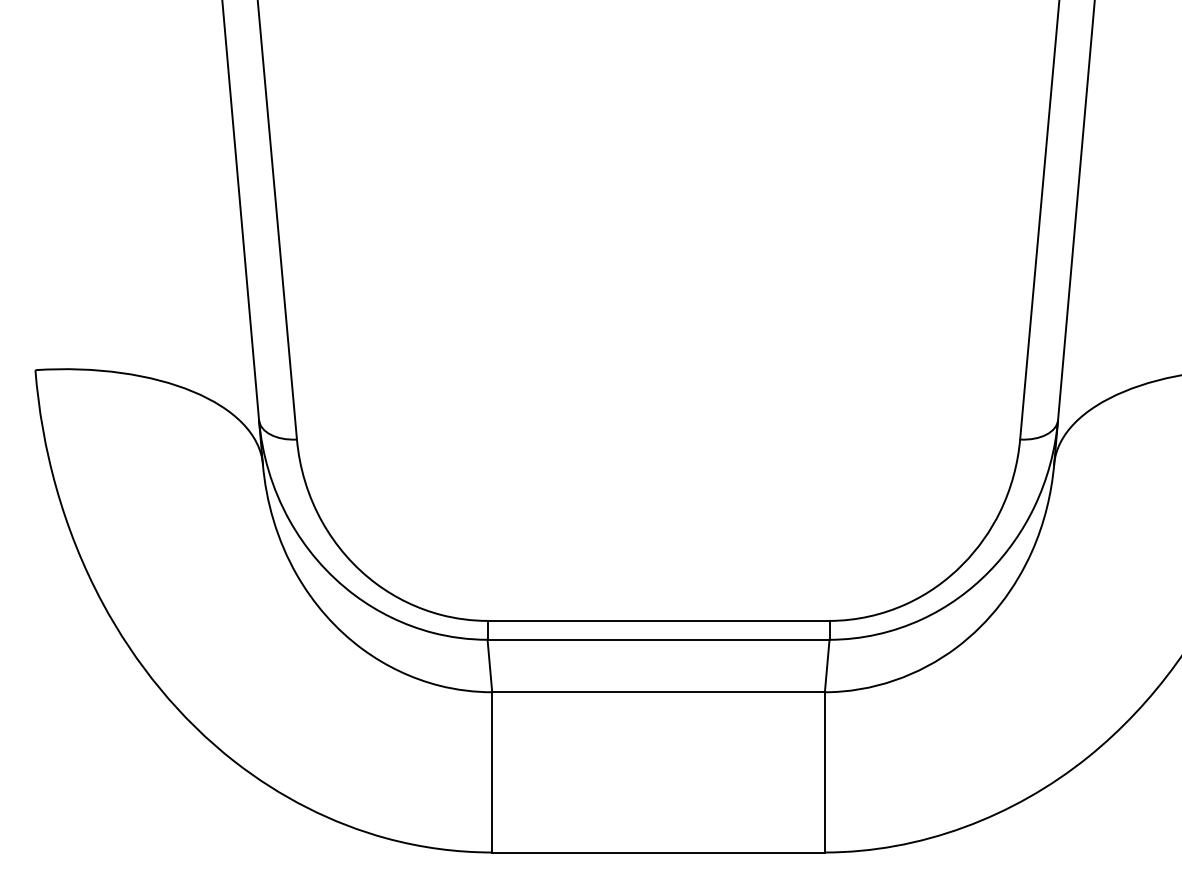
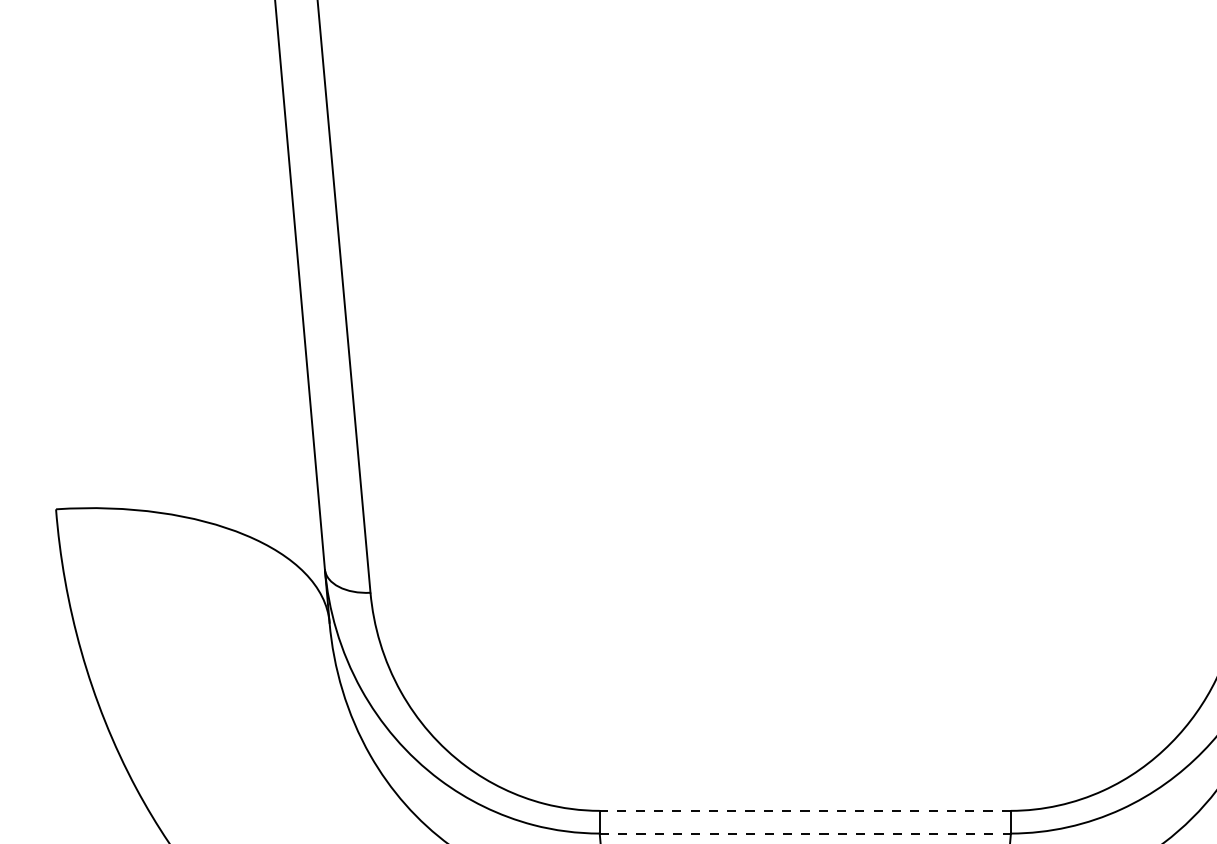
line: (658, 620) -> (805, 810), solid -> dashed
line: (658, 639) -> (805, 833), solid -> dashed

